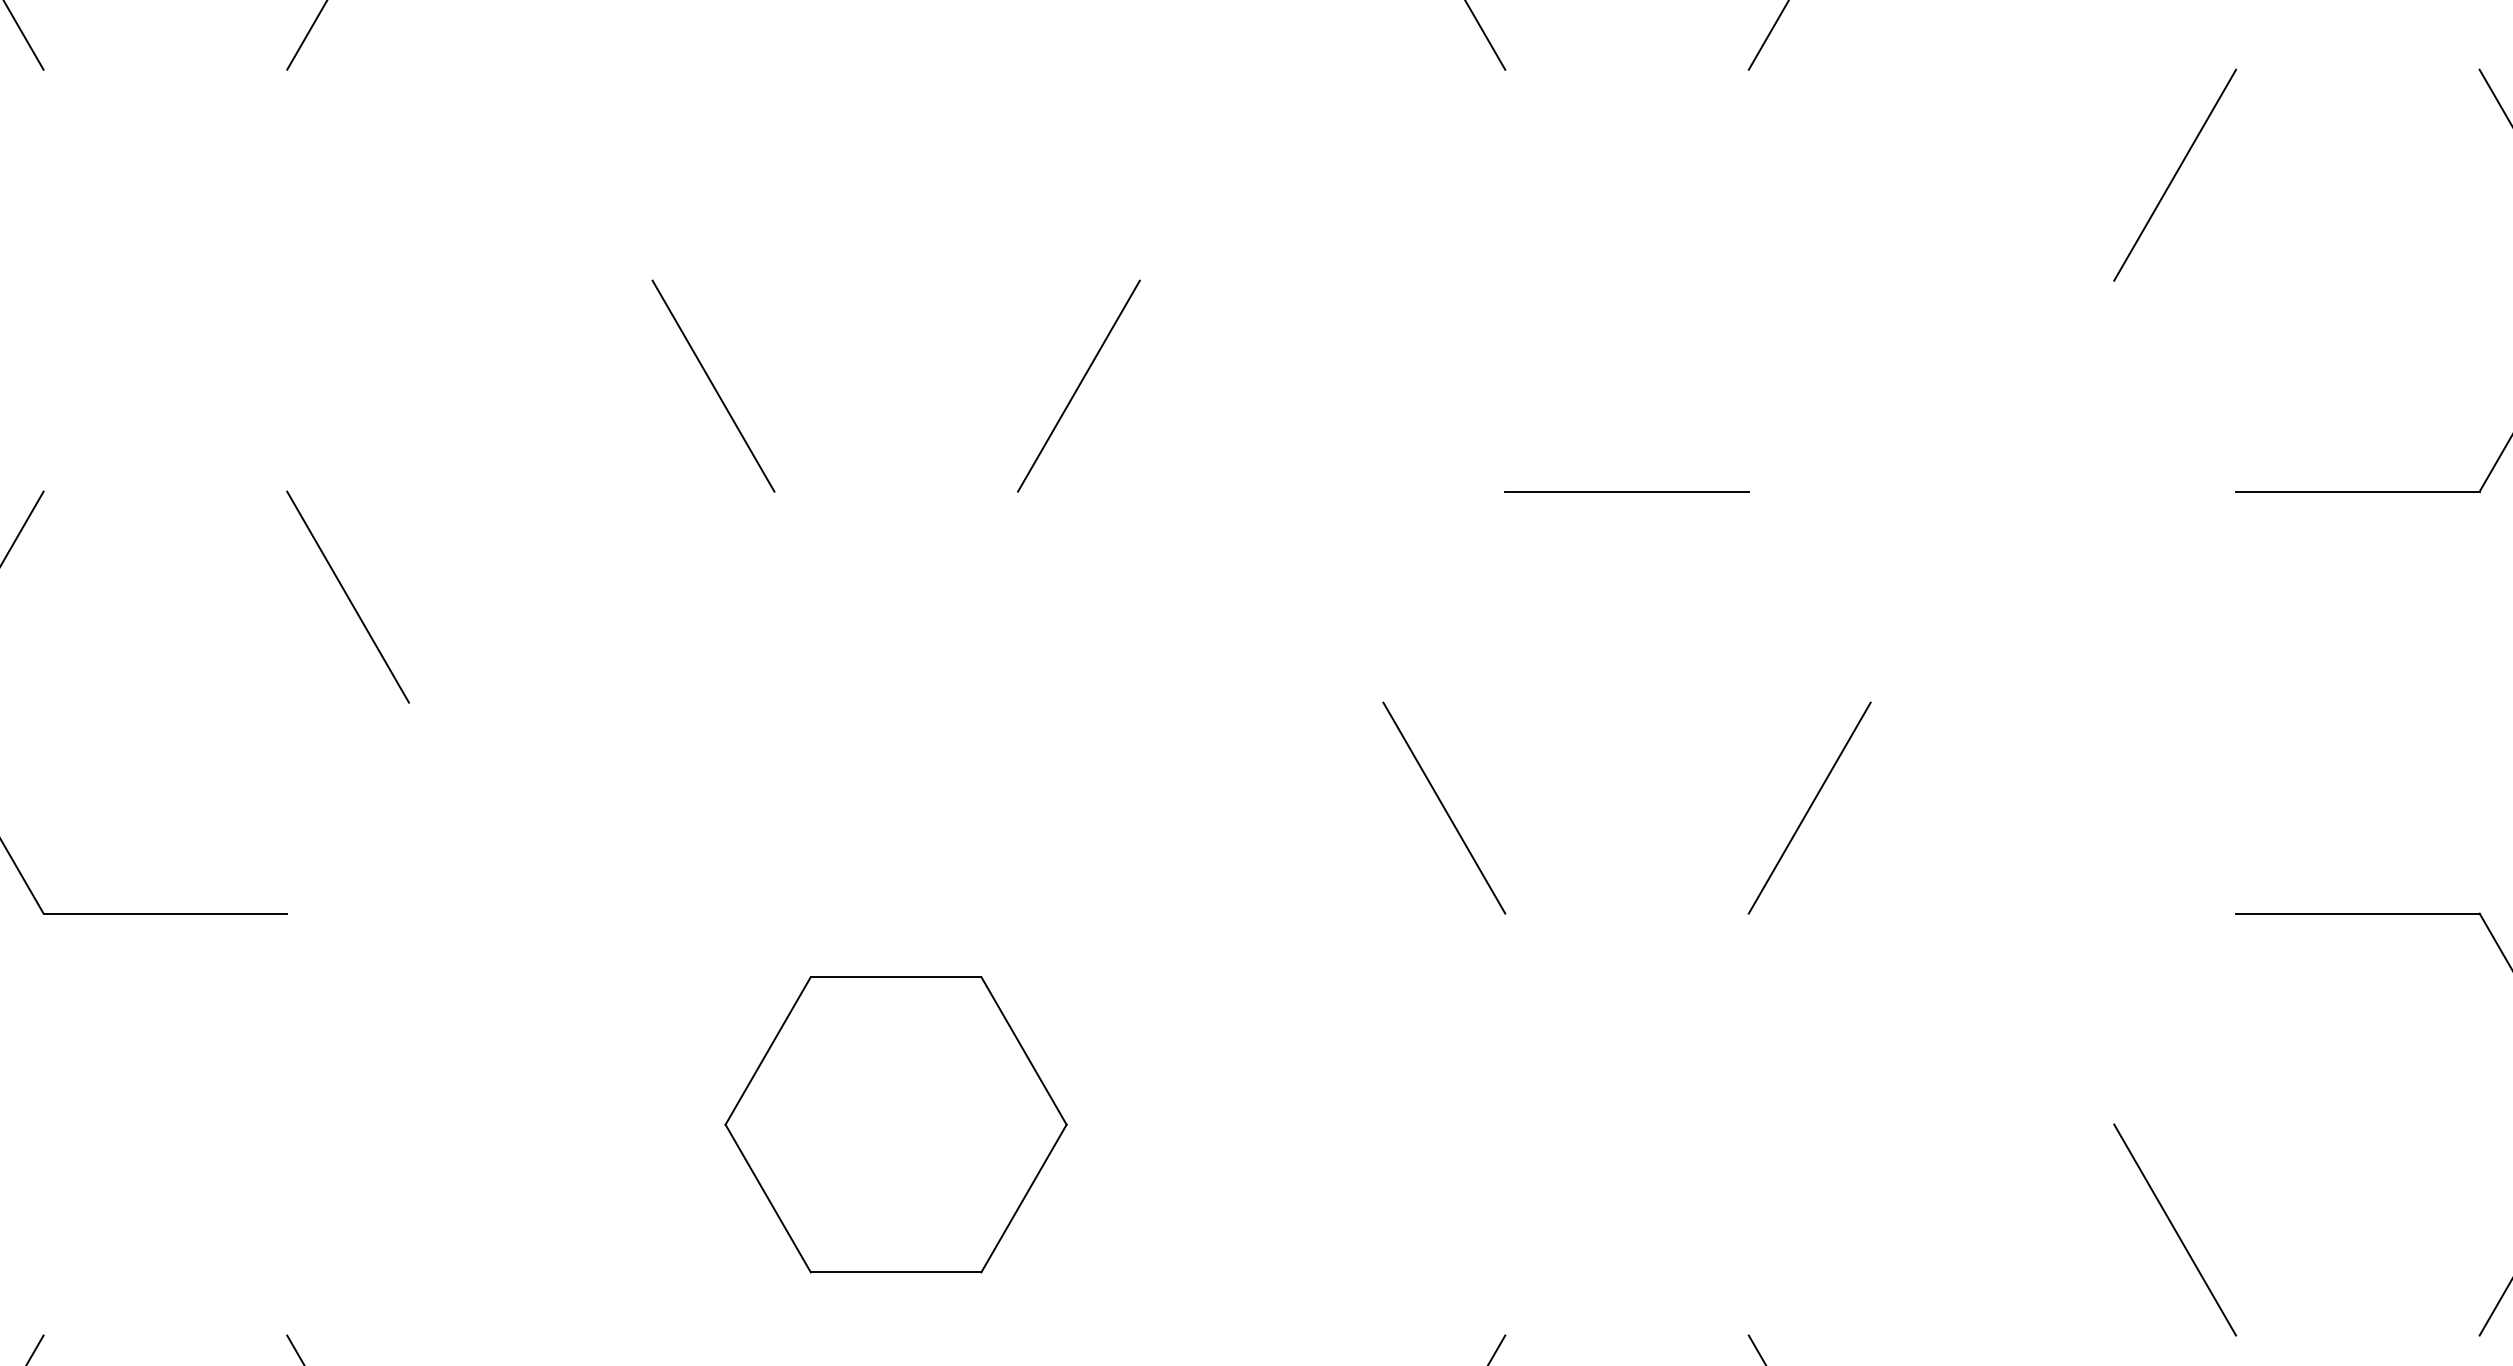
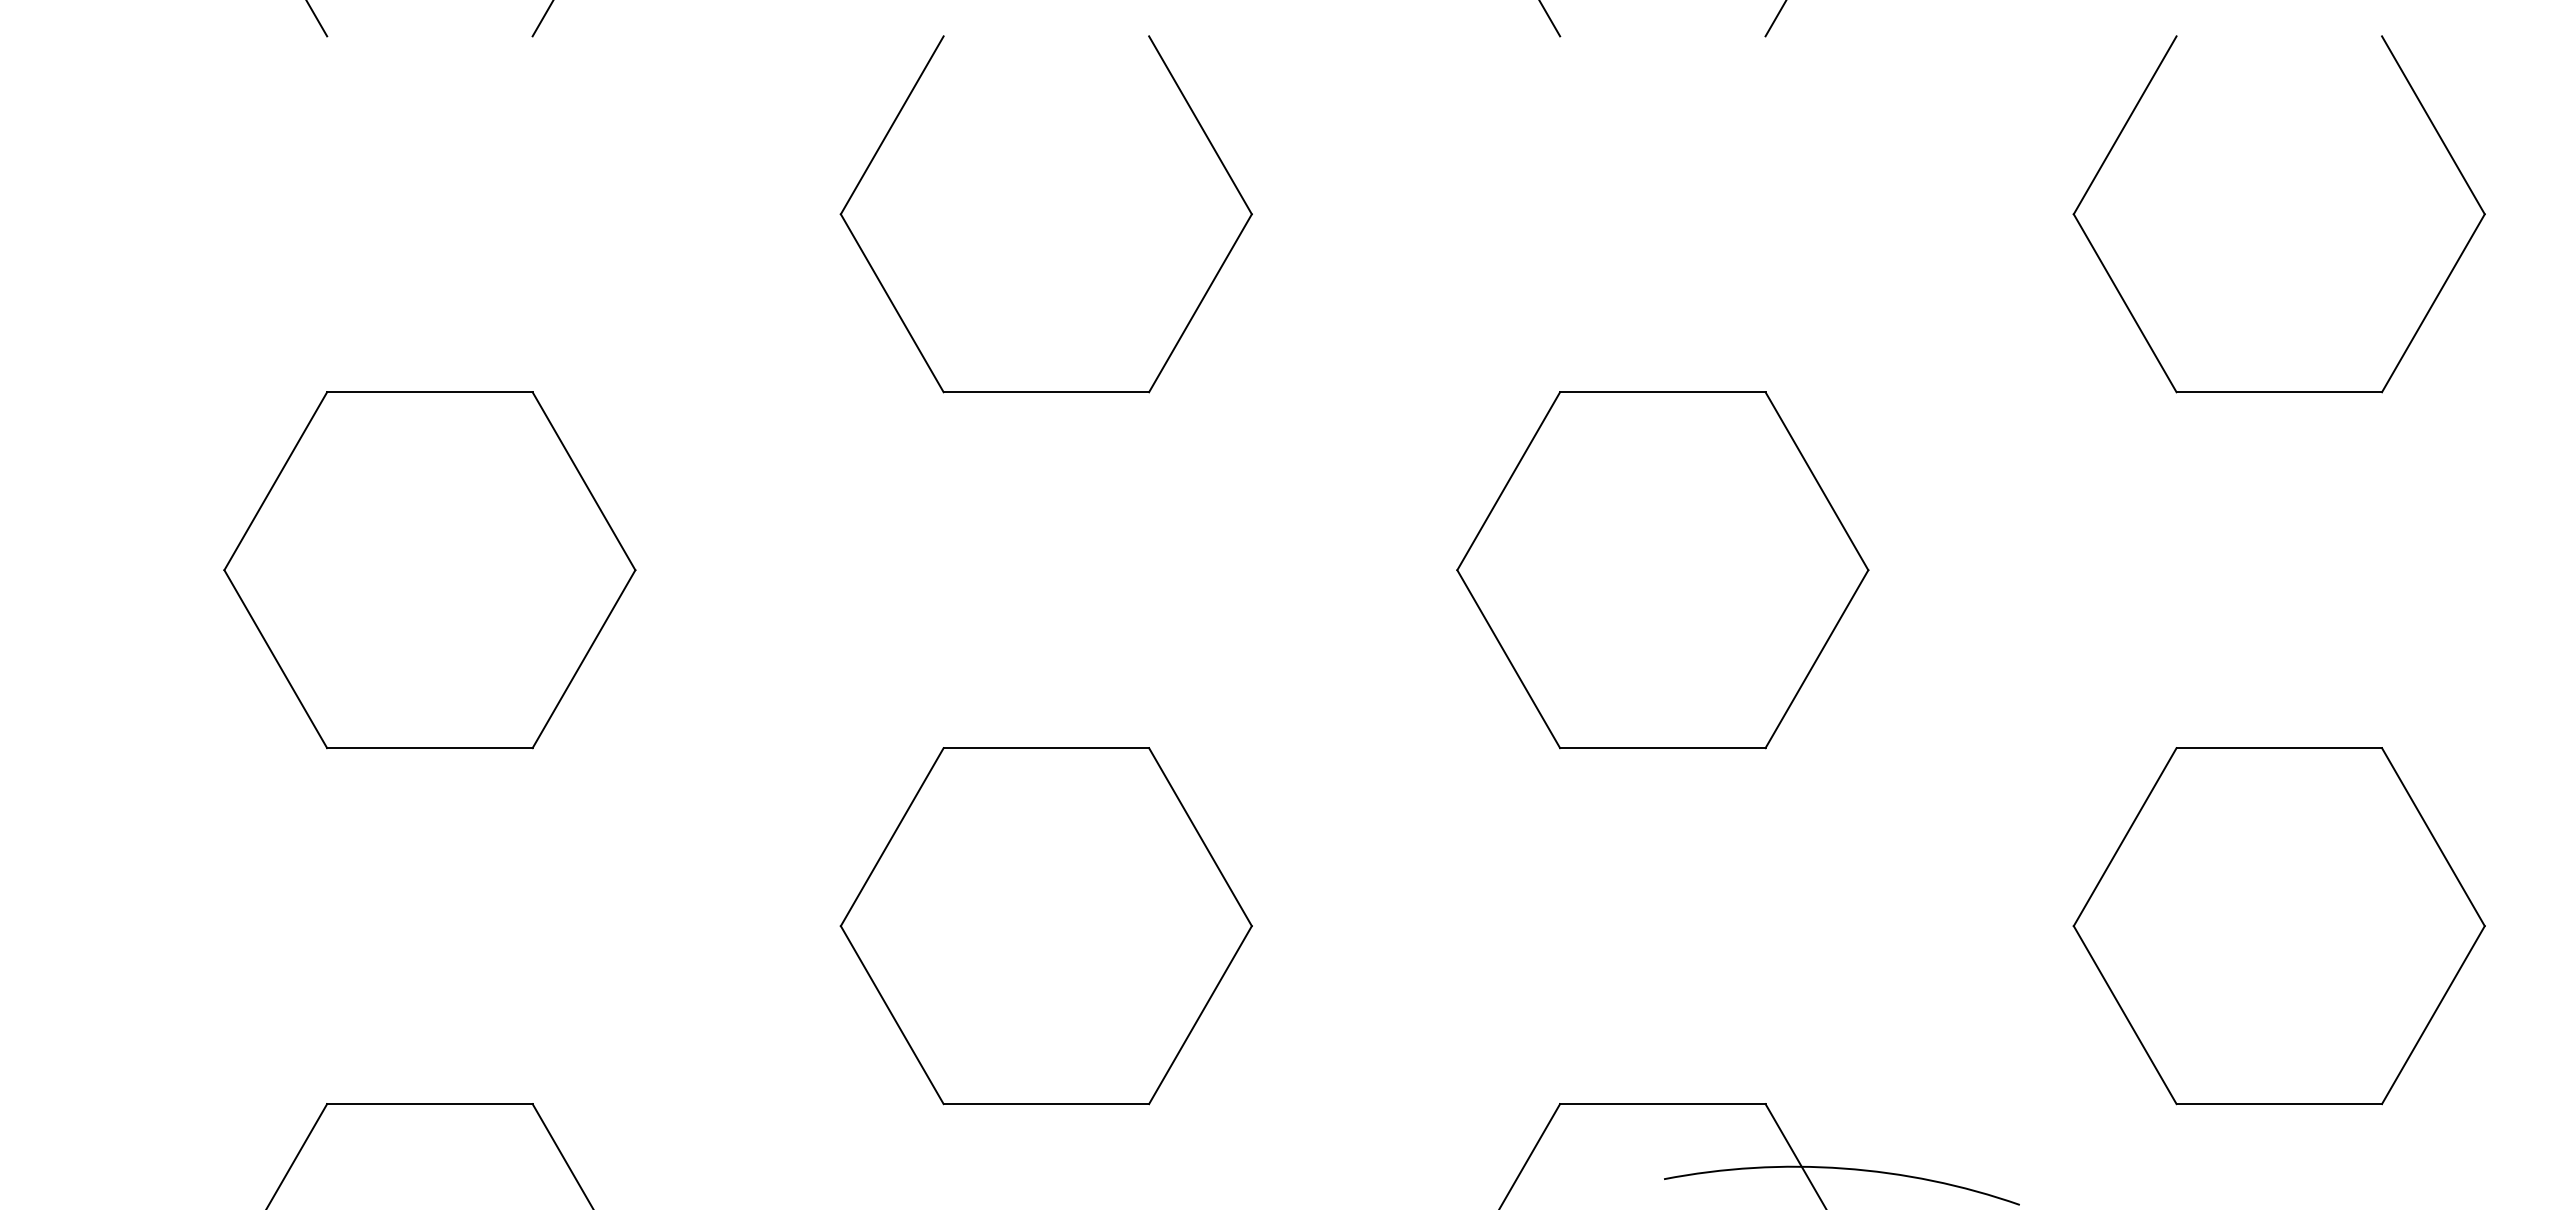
line: (712, 175) -> (891, 125), added
line: (1078, 175) -> (1200, 125), added
line: (2174, 386) -> (2124, 303), added
line: (164, 491) -> (429, 392), added
line: (896, 491) -> (1046, 392), added
line: (1444, 597) -> (1508, 481), added
line: (1809, 597) -> (1816, 481), added
line: (347, 808) -> (583, 659), added
line: (1626, 914) -> (1662, 748), added
line: (2174, 1019) -> (2124, 837), added
part: (895, 1125) -> (1045, 926), size x1.43
line: (164, 1336) -> (429, 1104), added
line: (1626, 1336) -> (1662, 1104), added
line: (2358, 1336) -> (2279, 1104), added

